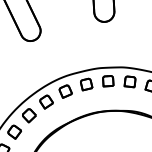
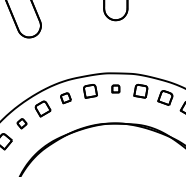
part: (108, 80) -> (115, 88), size x0.6
part: (65, 91) -> (65, 98), size x0.7
part: (28, 115) -> (21, 123), size x0.6

